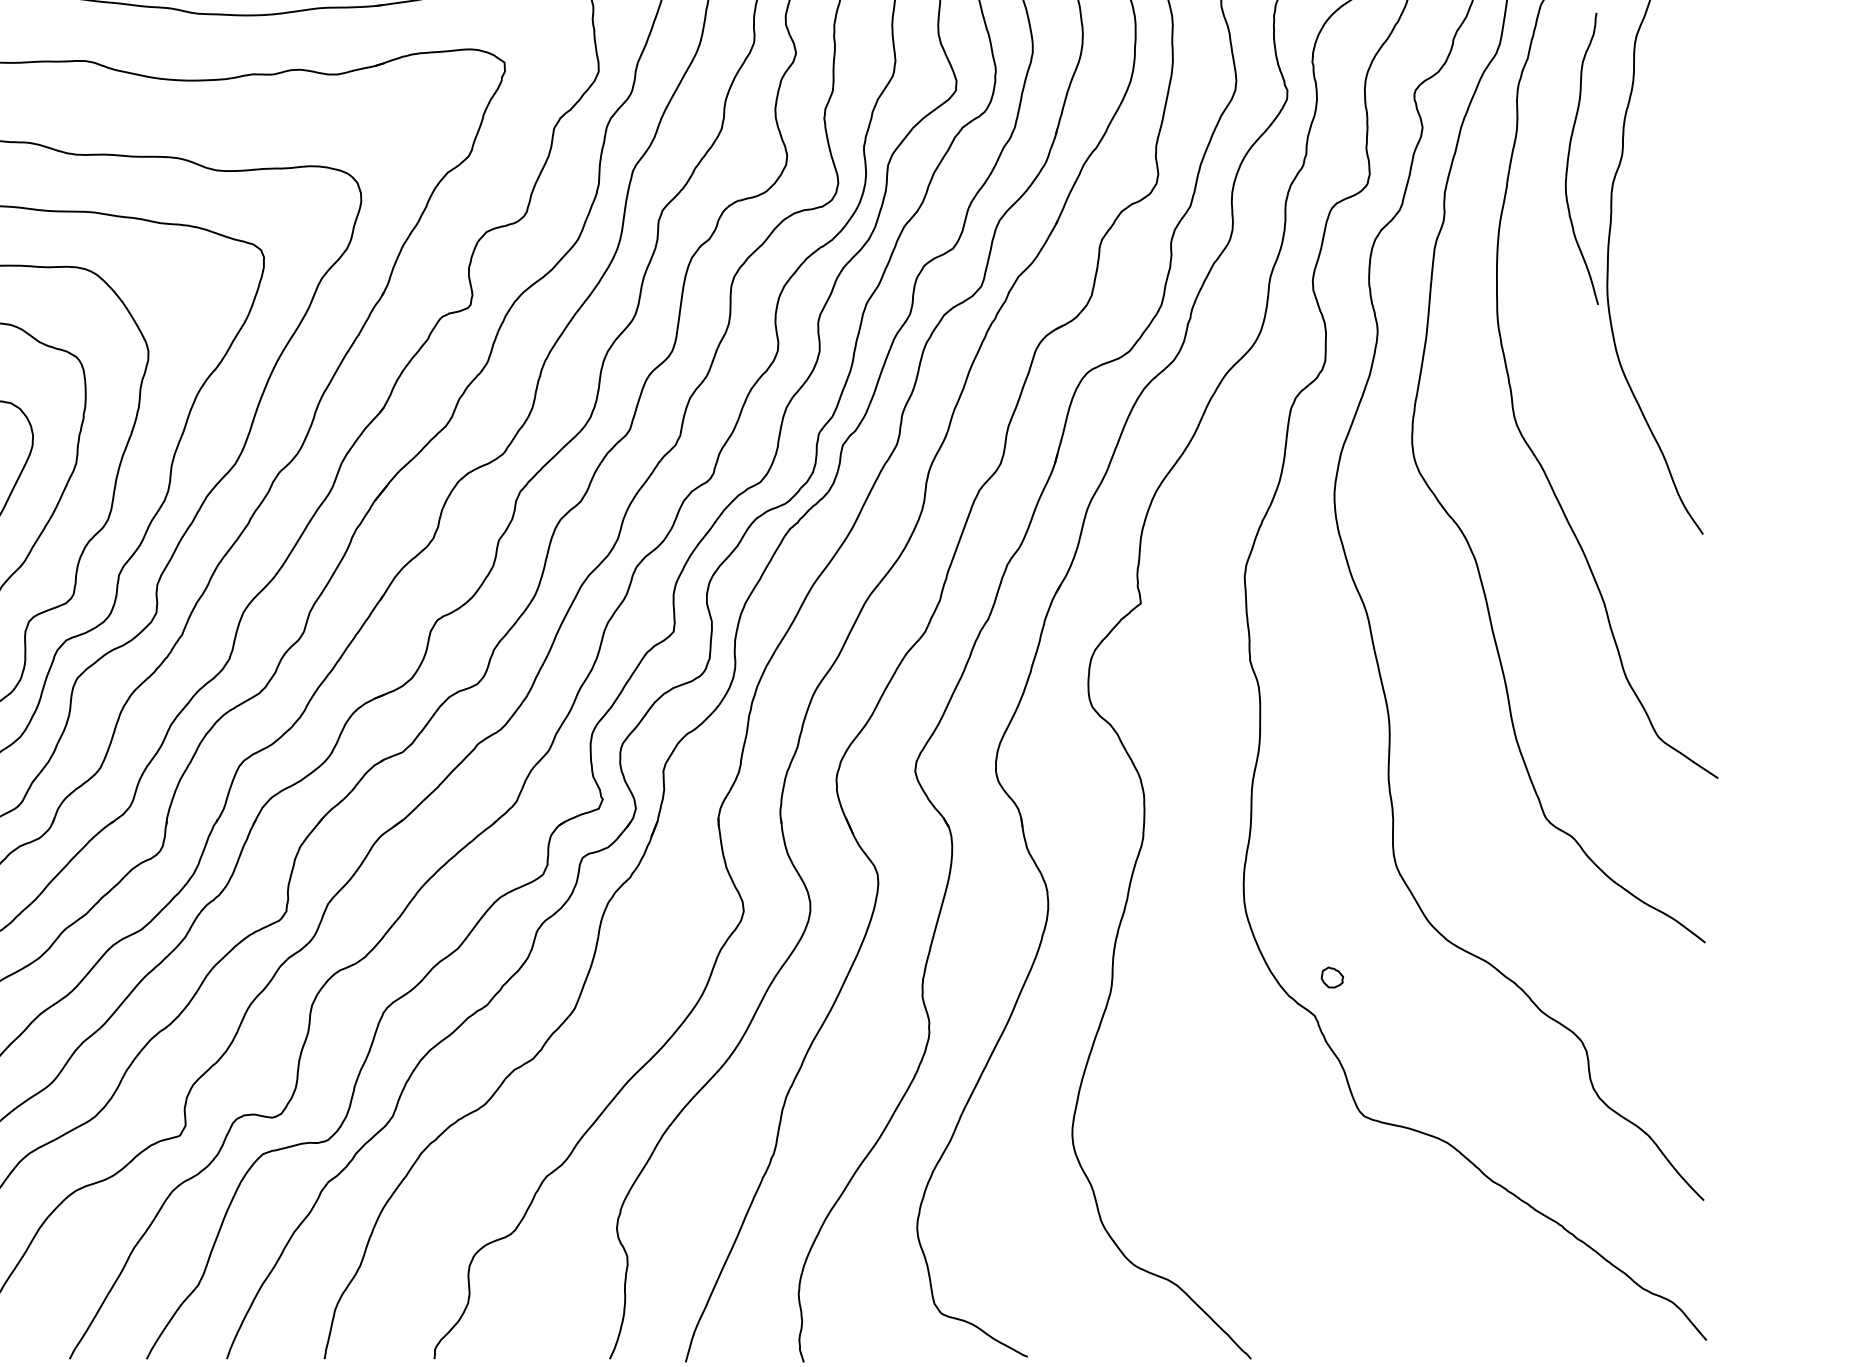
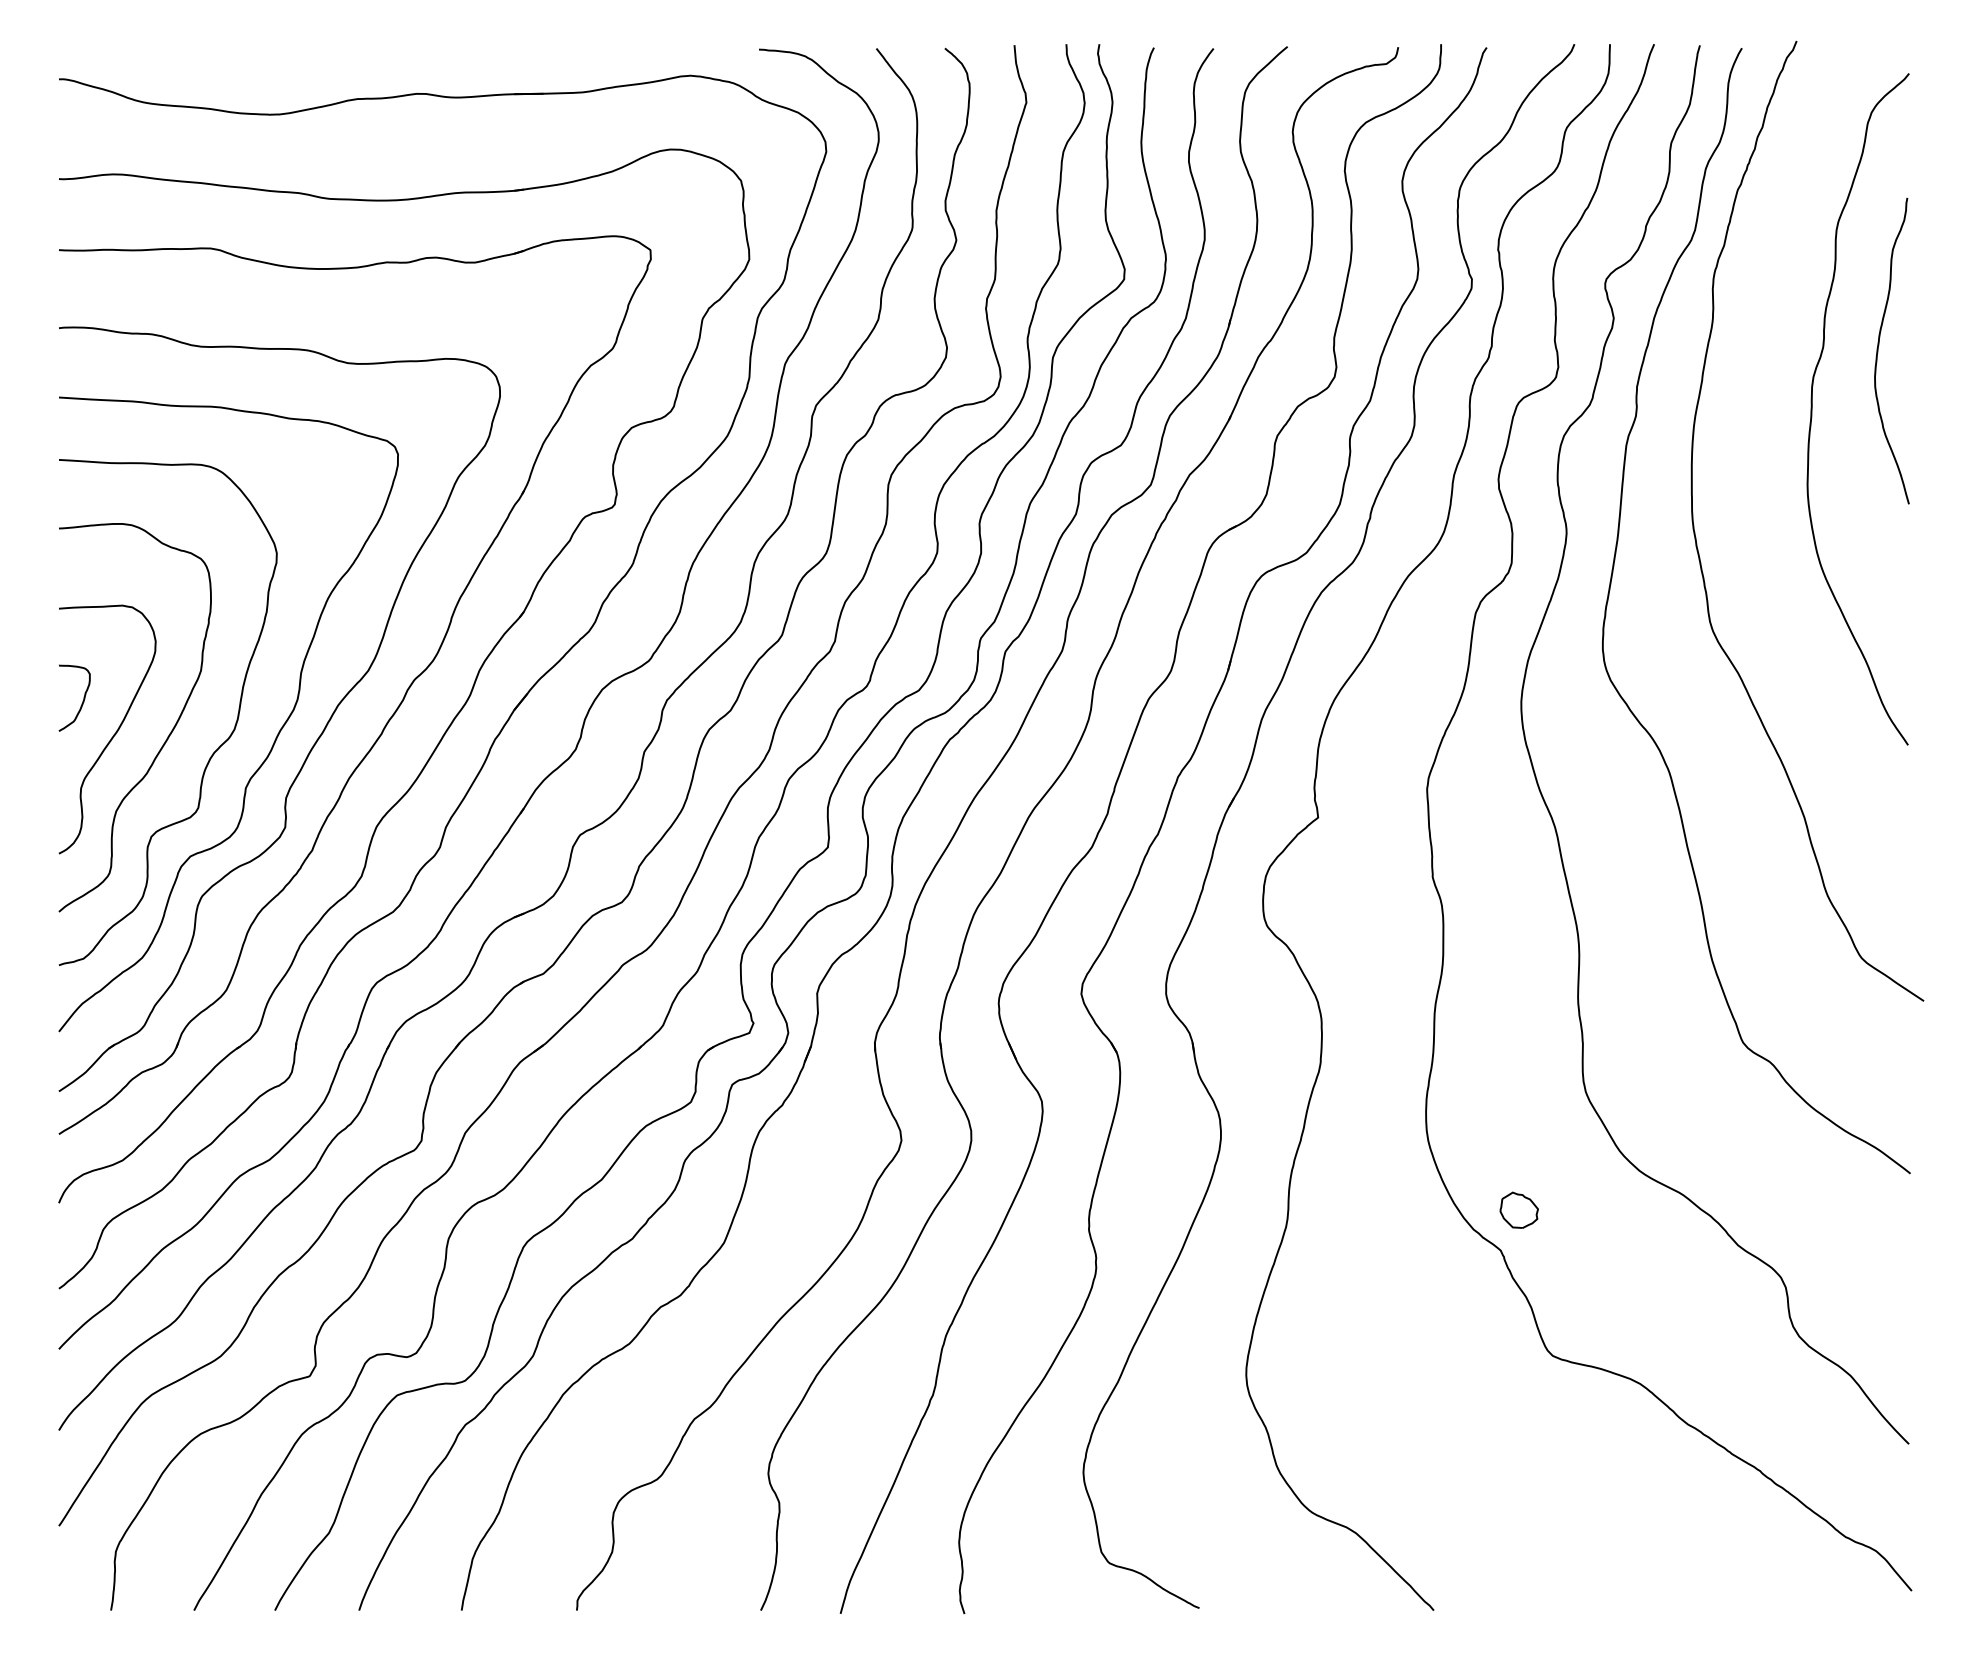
curve: (1570, 153) -> (1879, 345), moved
part: (1331, 976) -> (1518, 1209), size x1.67

